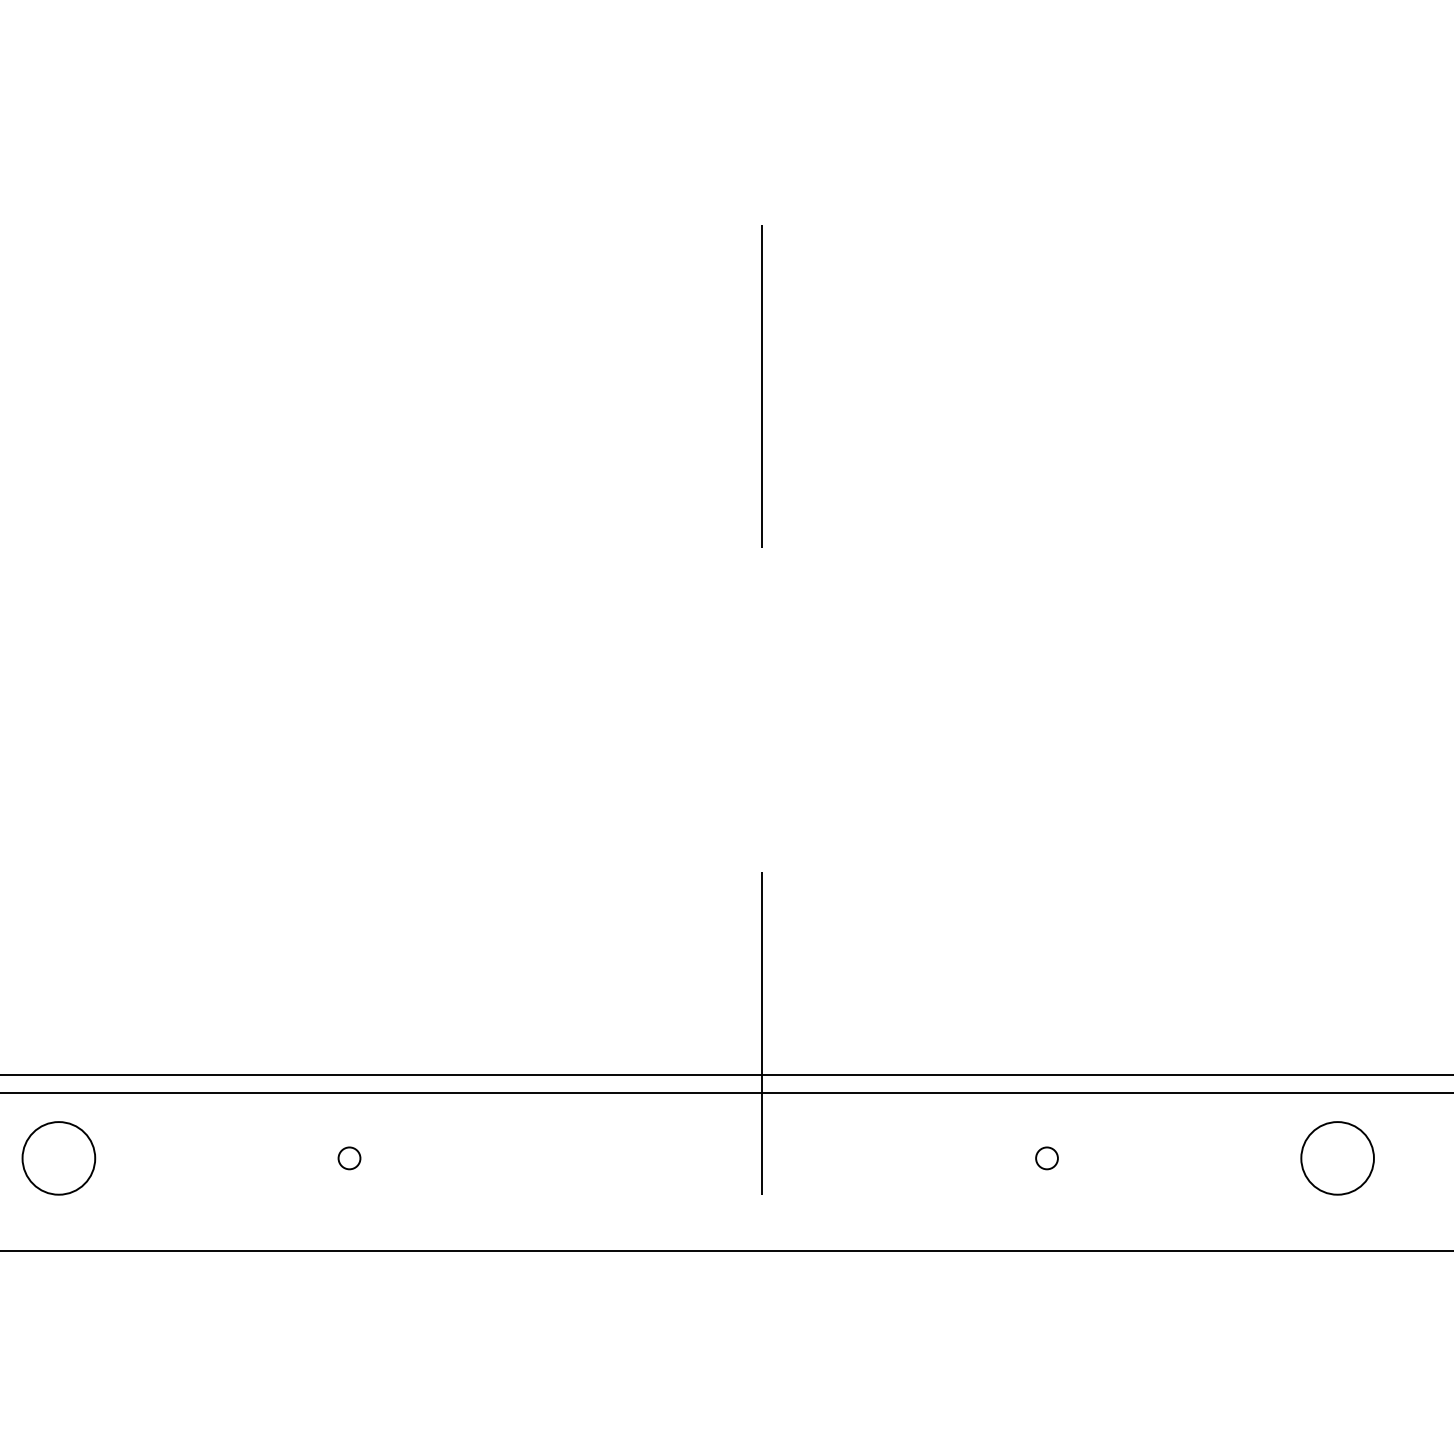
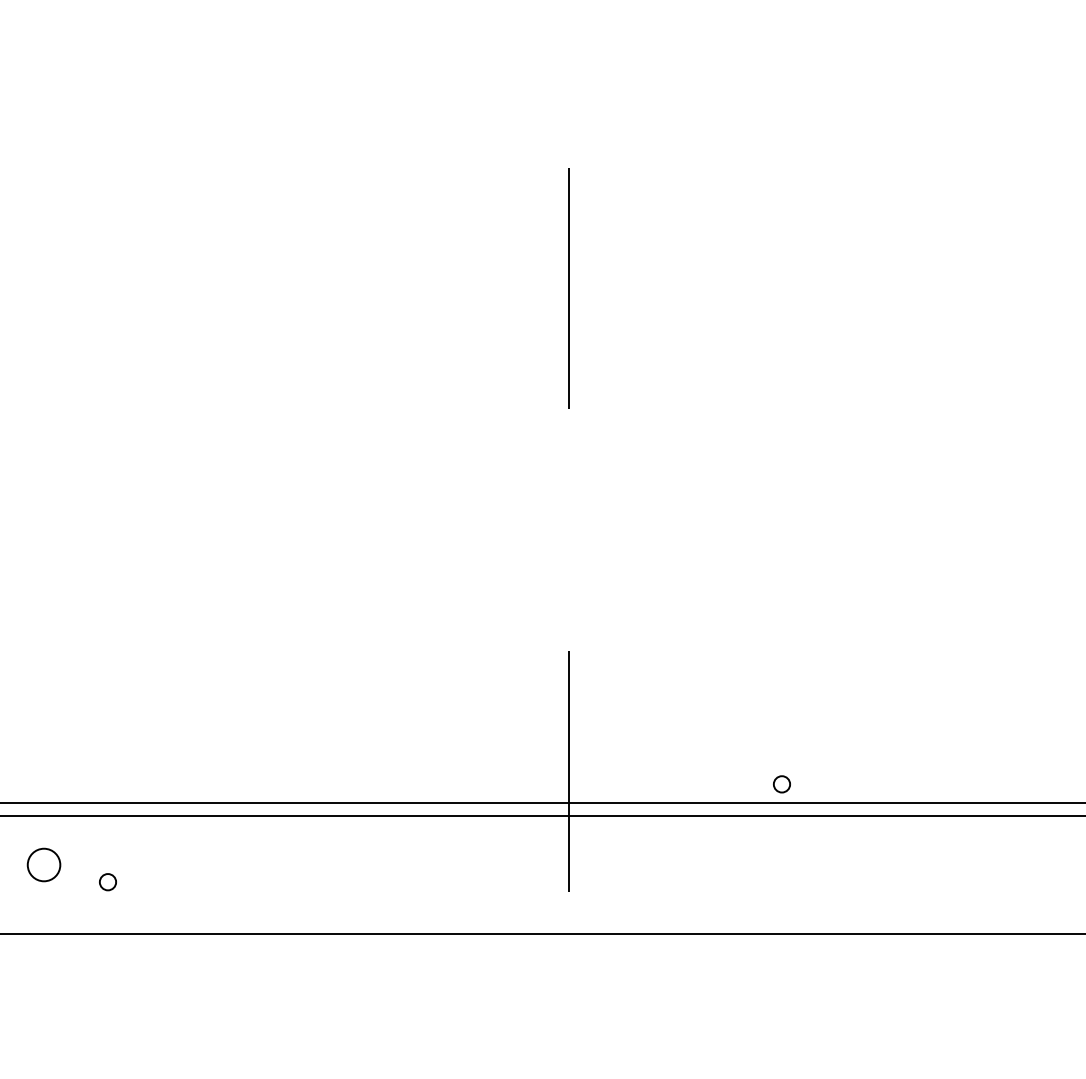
circle: (58, 1158) -> (43, 865), size x0.6
circle: (349, 1158) -> (107, 882), moved
circle: (1046, 1158) -> (781, 784), moved
circle: (1337, 1158) -> (998, 865), removed

